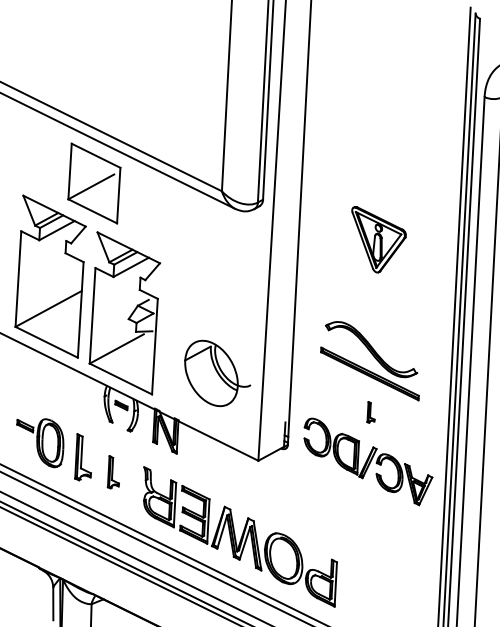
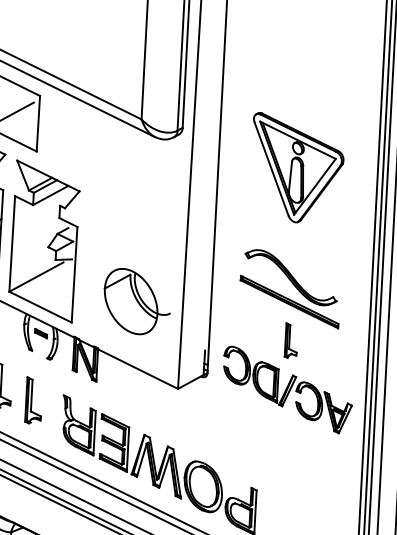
part: (378, 239) -> (298, 167), size x1.67
part: (370, 412) -> (290, 340), size x1.67
part: (113, 472) -> (33, 400), size x1.43

